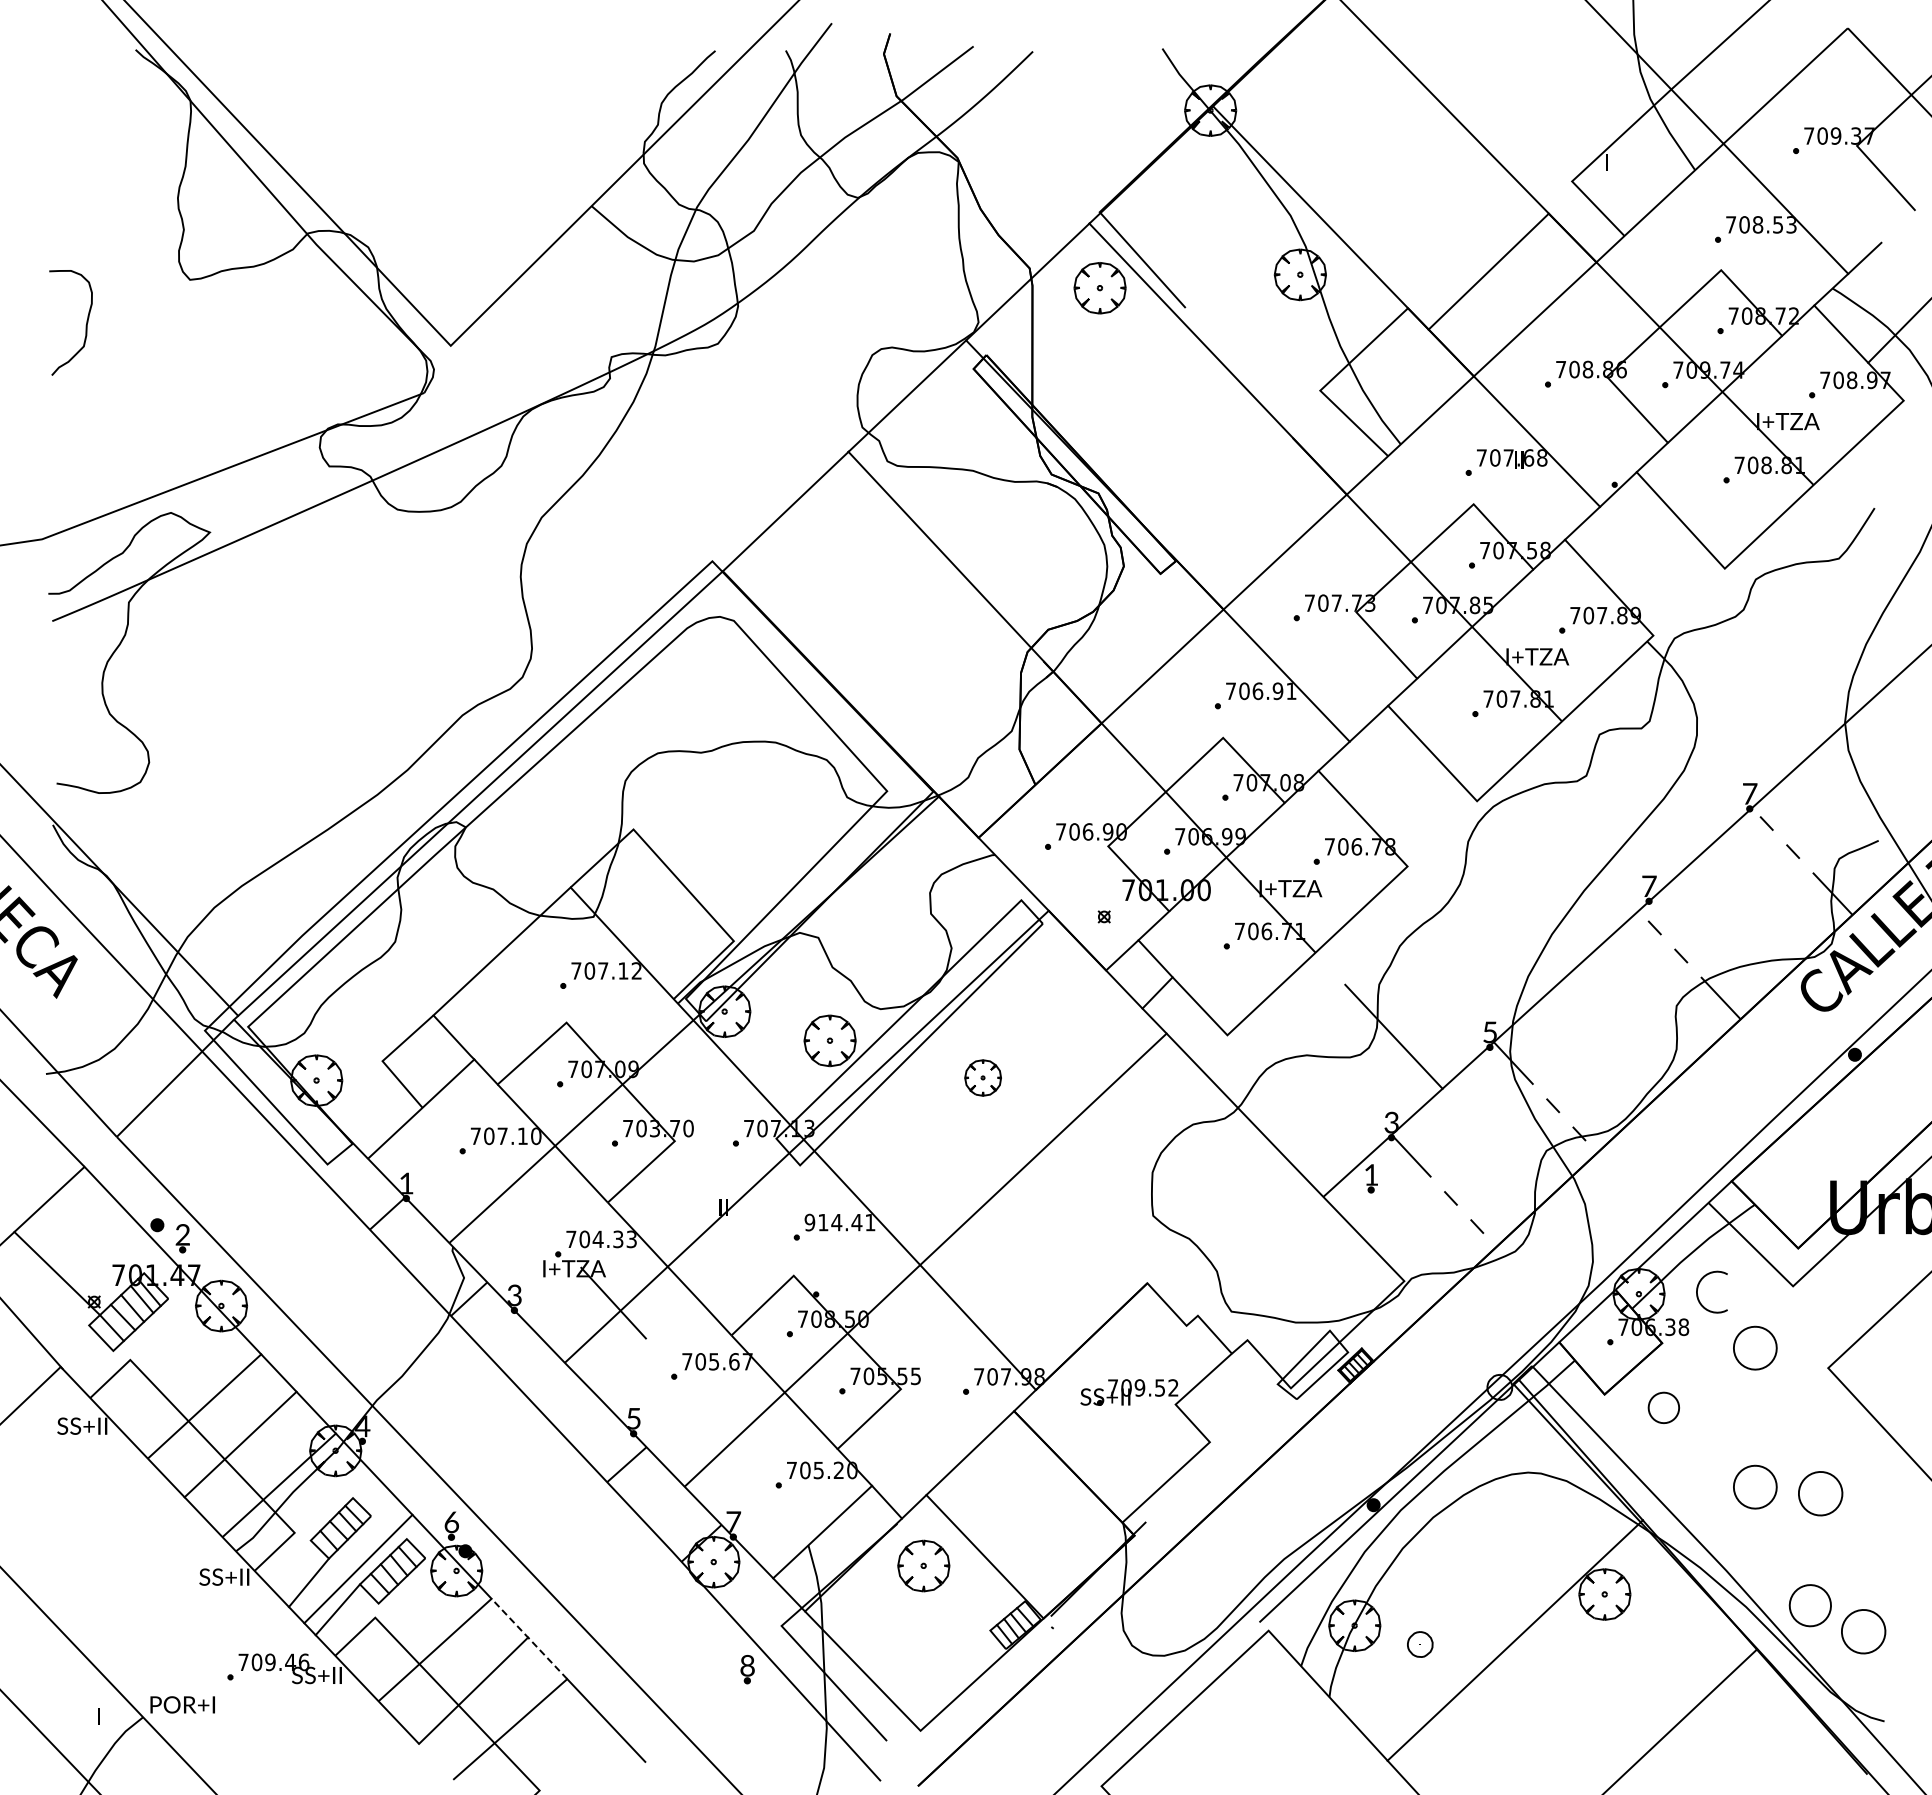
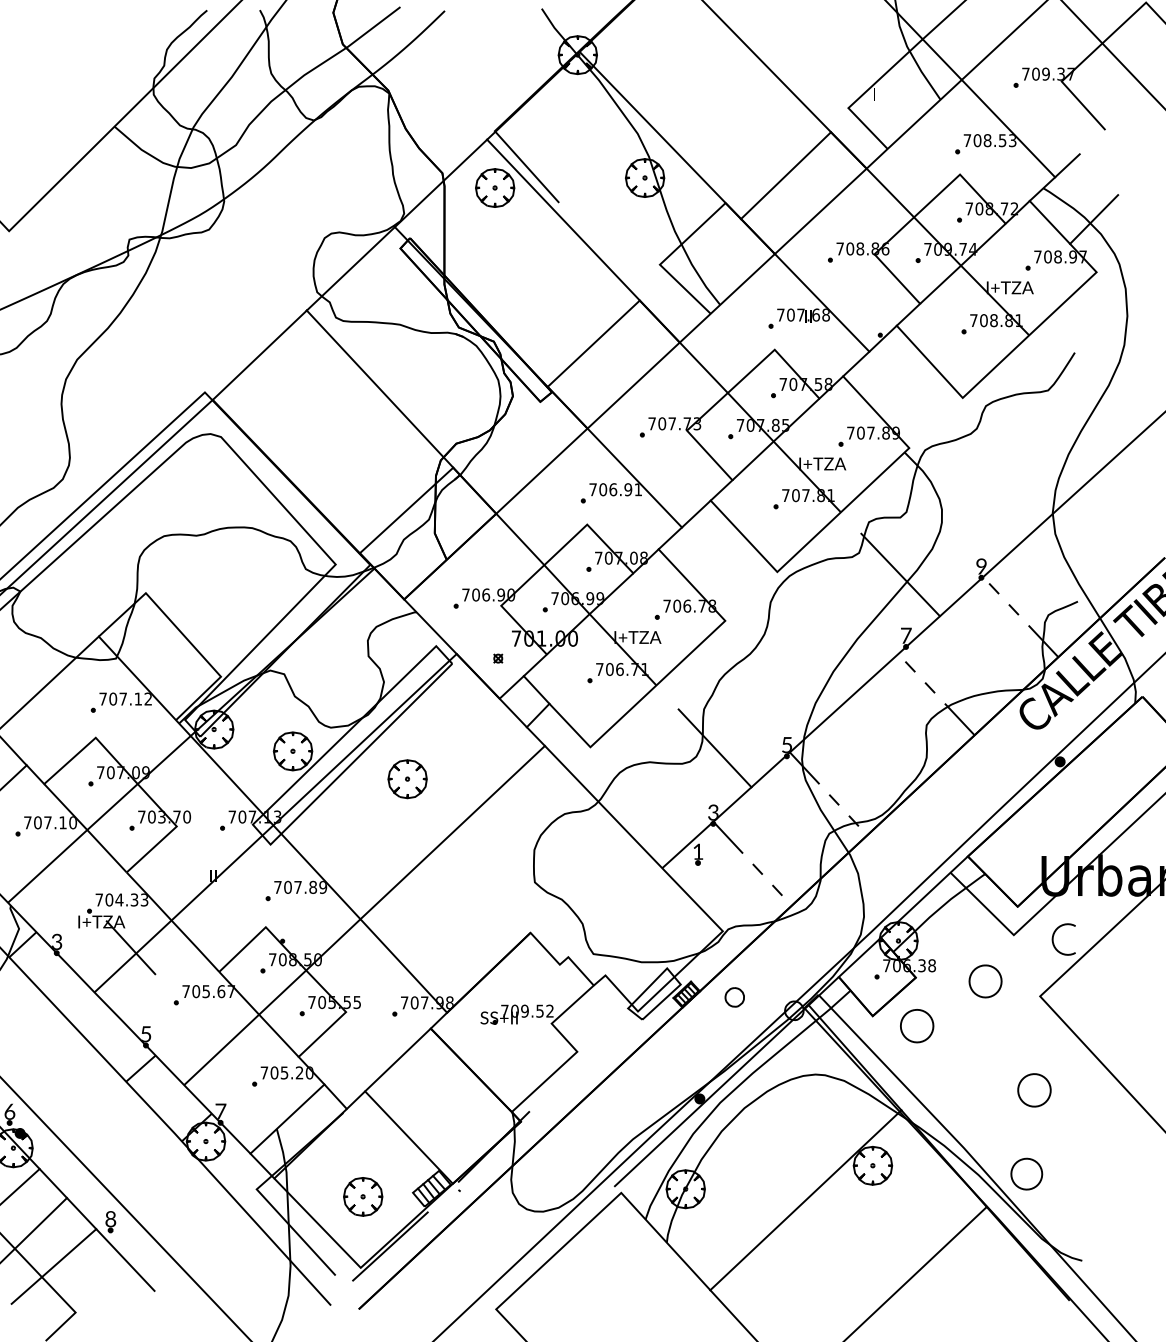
line: (1231, 495) -> (593, 343), added
line: (981, 718) -> (406, 510), added
text: (1750, 793) -> (981, 566), 7 -> 9
line: (1641, 805) -> (900, 575), added
part: (982, 1077) -> (407, 778), size x1.43
text: (839, 1222) -> (300, 887), 914.41 -> 707.89
curve: (1698, 1289) -> (1053, 937), moved
part: (1663, 1407) -> (916, 1025), size x1.43
part: (1755, 1486) -> (985, 1084), removed
part: (923, 1565) -> (362, 1196), moved
part: (1863, 1631) -> (1066, 1193), removed
line: (529, 1638) -> (68, 1198), dashed -> solid
part: (1420, 1644) -> (734, 997), moved
part: (747, 1669) -> (110, 1221), moved
line: (960, 1701) -> (390, 1245), added

